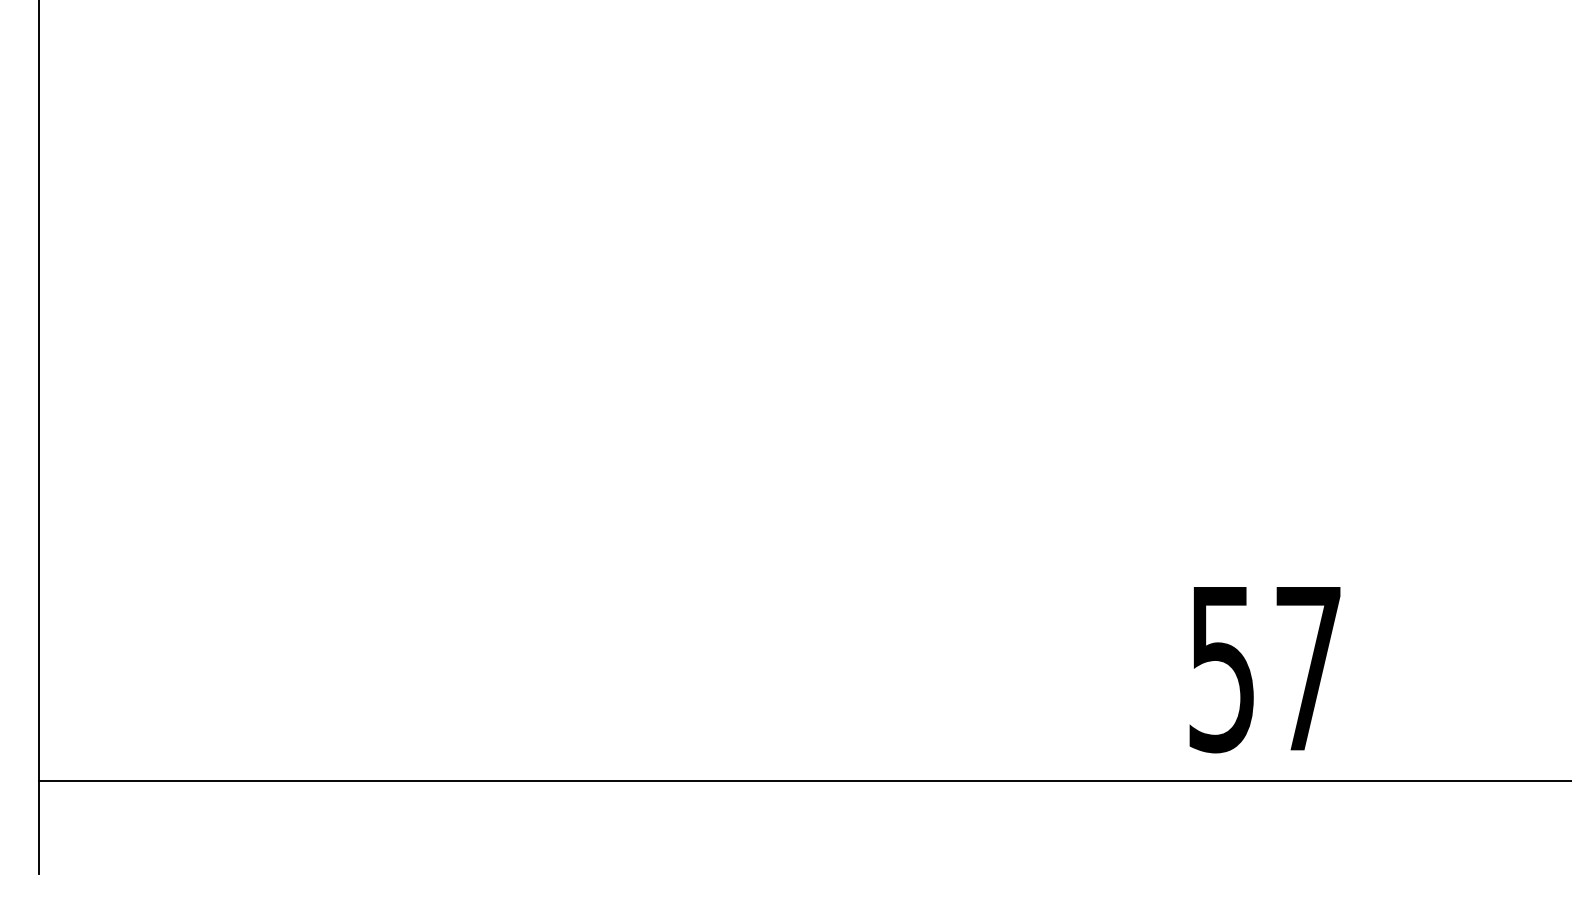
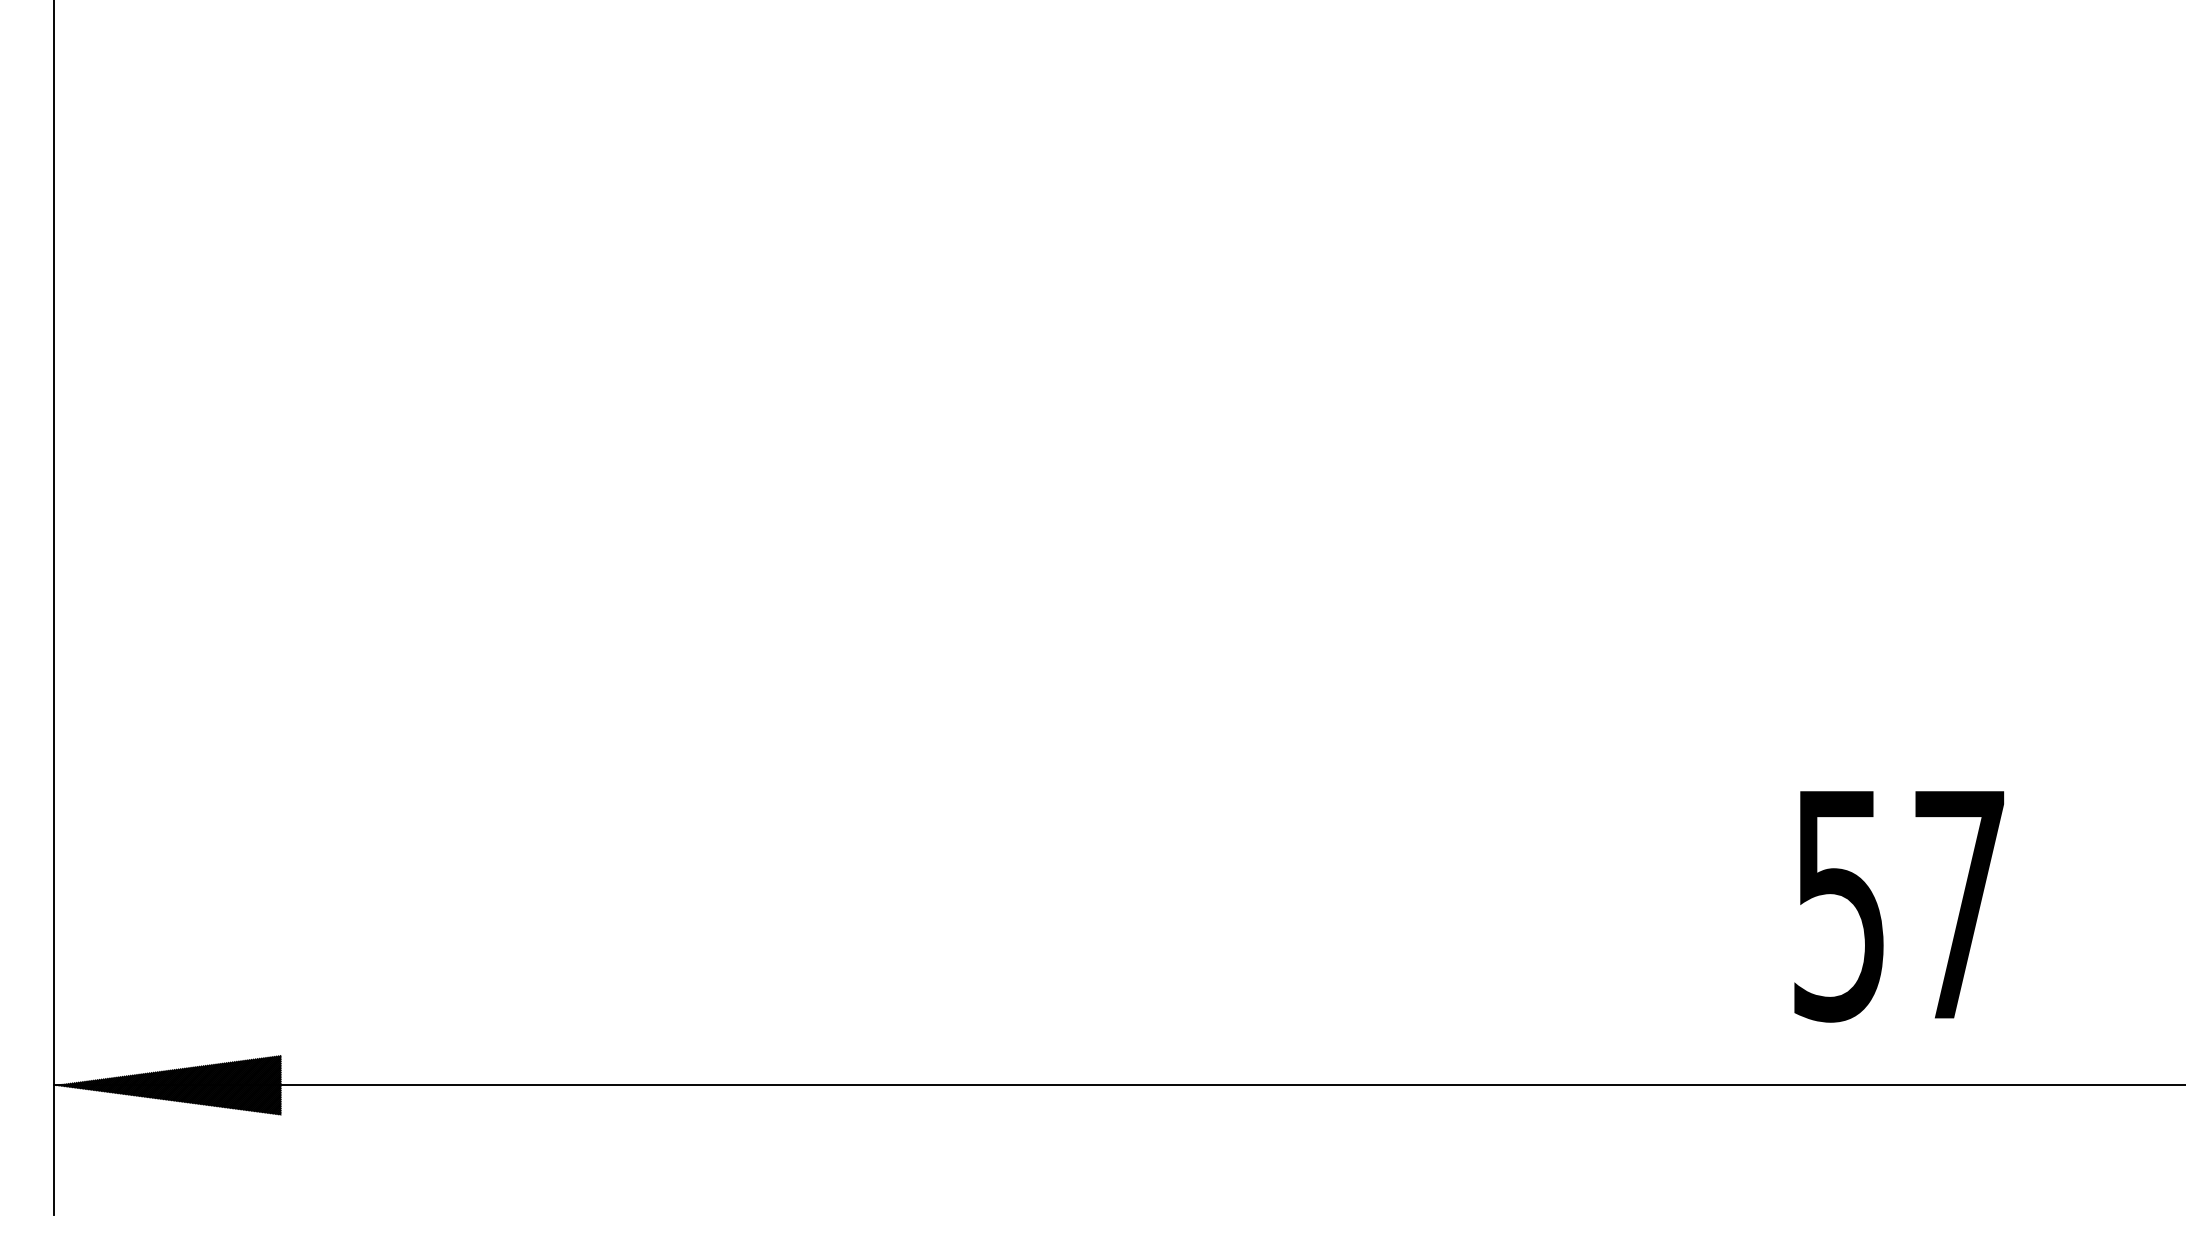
text: (1265, 669) -> (1899, 906), moved
hatch: (120, 780) -> (167, 1085), added

